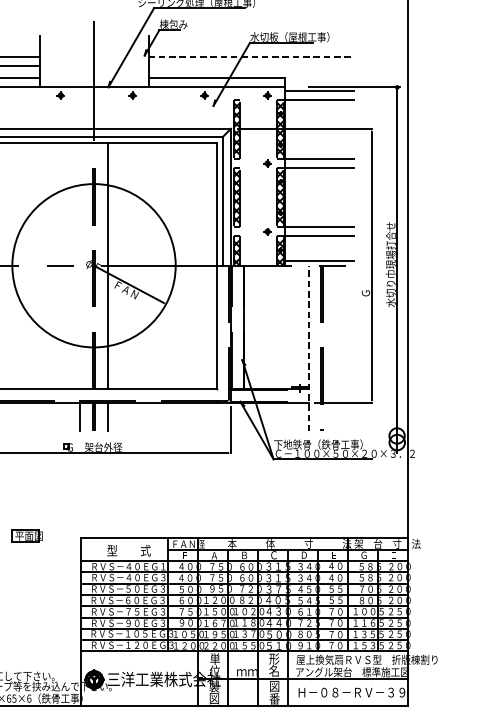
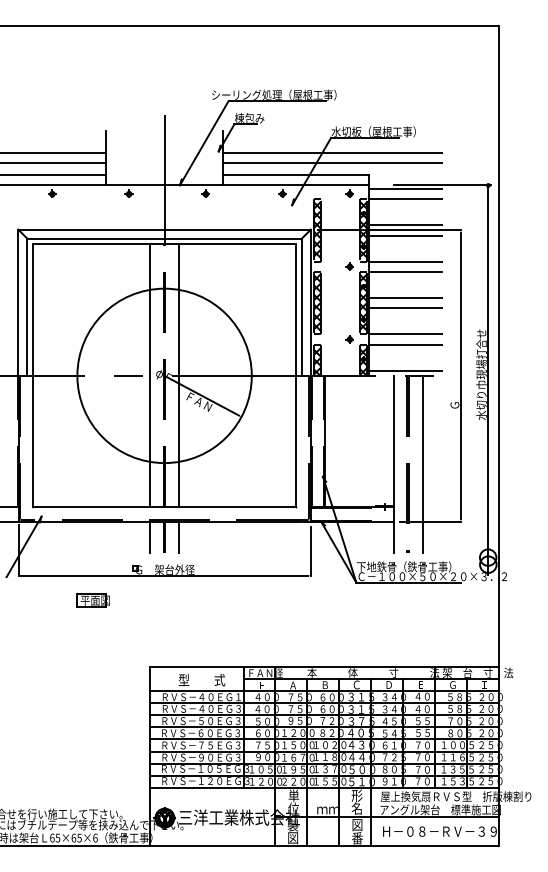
line: (251, 56) -> (332, 152), dashed -> solid
line: (251, 65) -> (332, 162), added
line: (319, 124) -> (405, 225), added
line: (319, 134) -> (405, 235), added
line: (319, 193) -> (405, 298), added
line: (319, 202) -> (405, 308), added
line: (80, 265) -> (150, 375), added
line: (308, 347) -> (393, 463), dashed -> solid
line: (335, 347) -> (422, 463), added
part: (26, 536) -> (92, 600), moved

